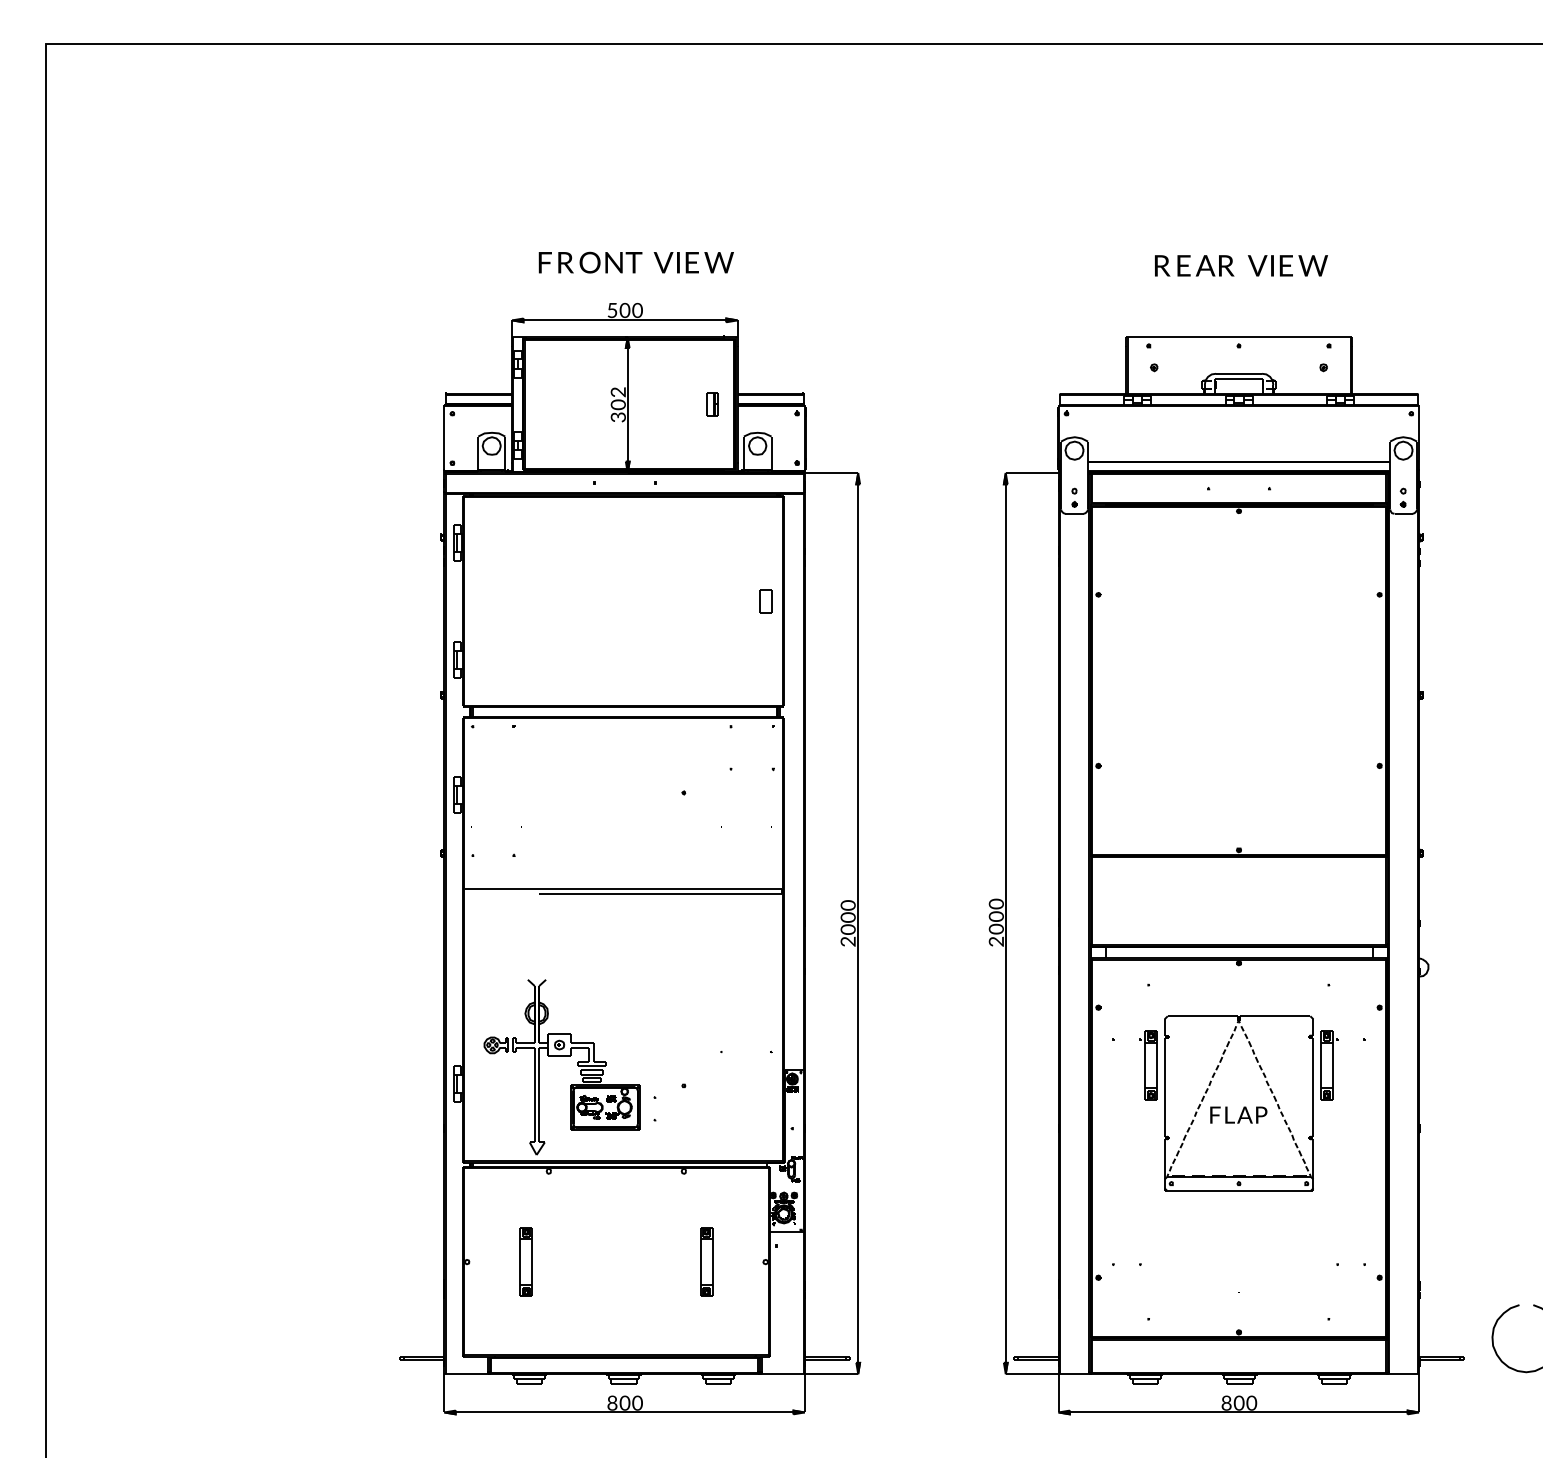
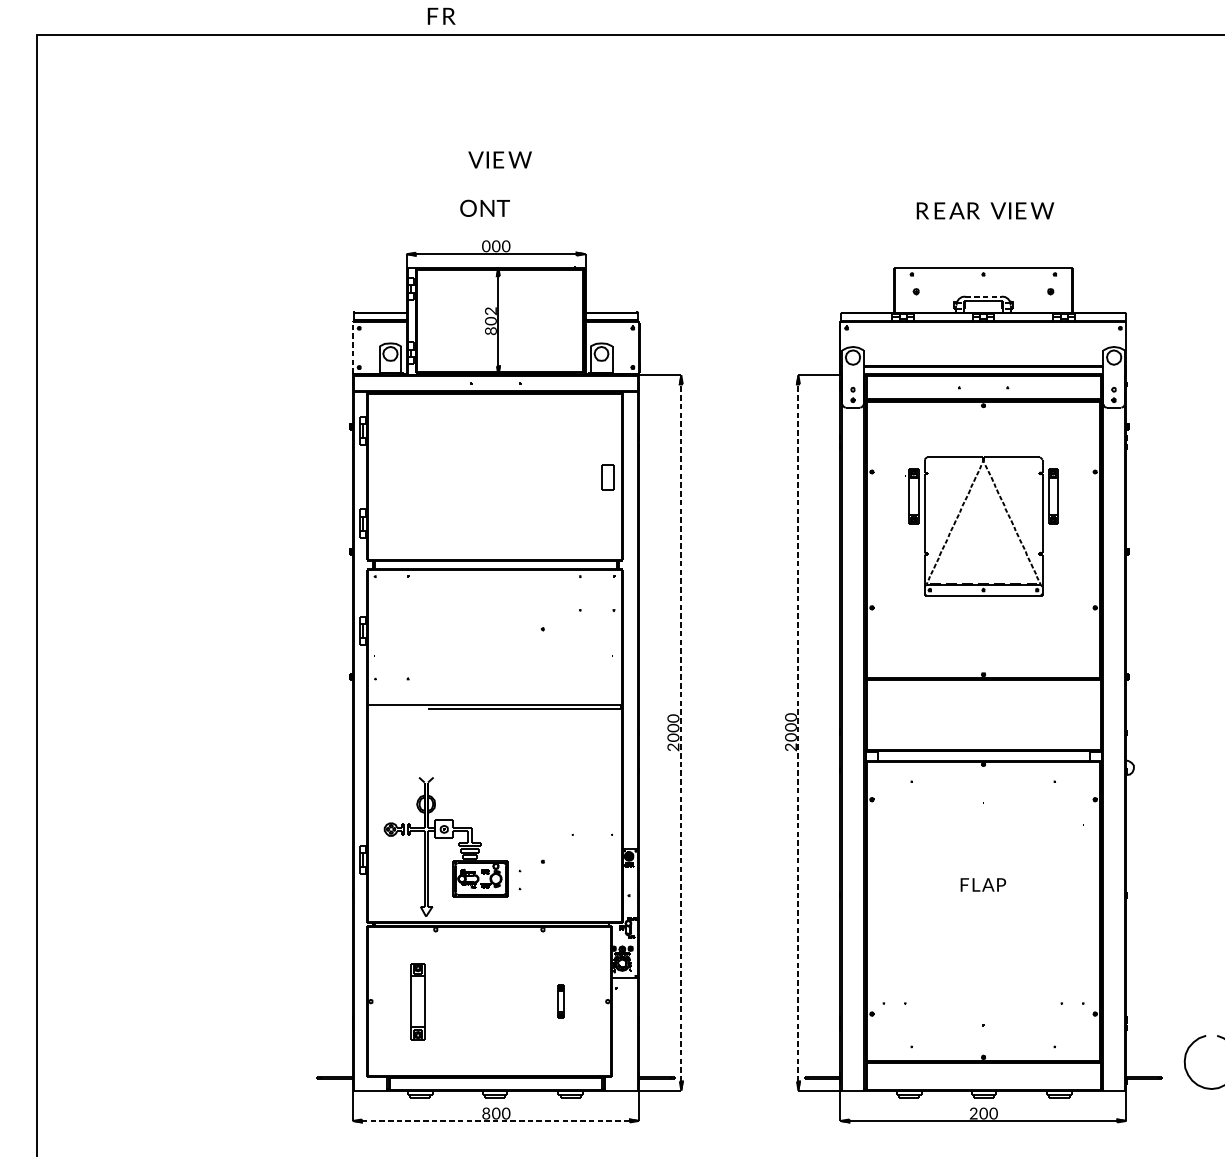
text: (555, 262) -> (441, 16), moved
text: (693, 262) -> (499, 159), moved
text: (612, 310) -> (486, 246), 5 -> 0
line: (1239, 373) -> (983, 296), solid -> dashed
part: (712, 404) -> (565, 320), removed
text: (618, 417) -> (491, 331), 3 -> 8
line: (444, 438) -> (352, 347), solid -> dashed
part: (765, 601) -> (607, 477), size x1.4
line: (858, 923) -> (681, 732), solid -> dashed
line: (1005, 923) -> (798, 732), solid -> dashed
part: (1238, 1103) -> (983, 526), moved
part: (525, 1261) -> (417, 1001), size x1.4
part: (706, 1261) -> (560, 1001), size x0.6
text: (1226, 1403) -> (973, 1113), 8 -> 2
line: (624, 1412) -> (495, 1120), solid -> dashed

